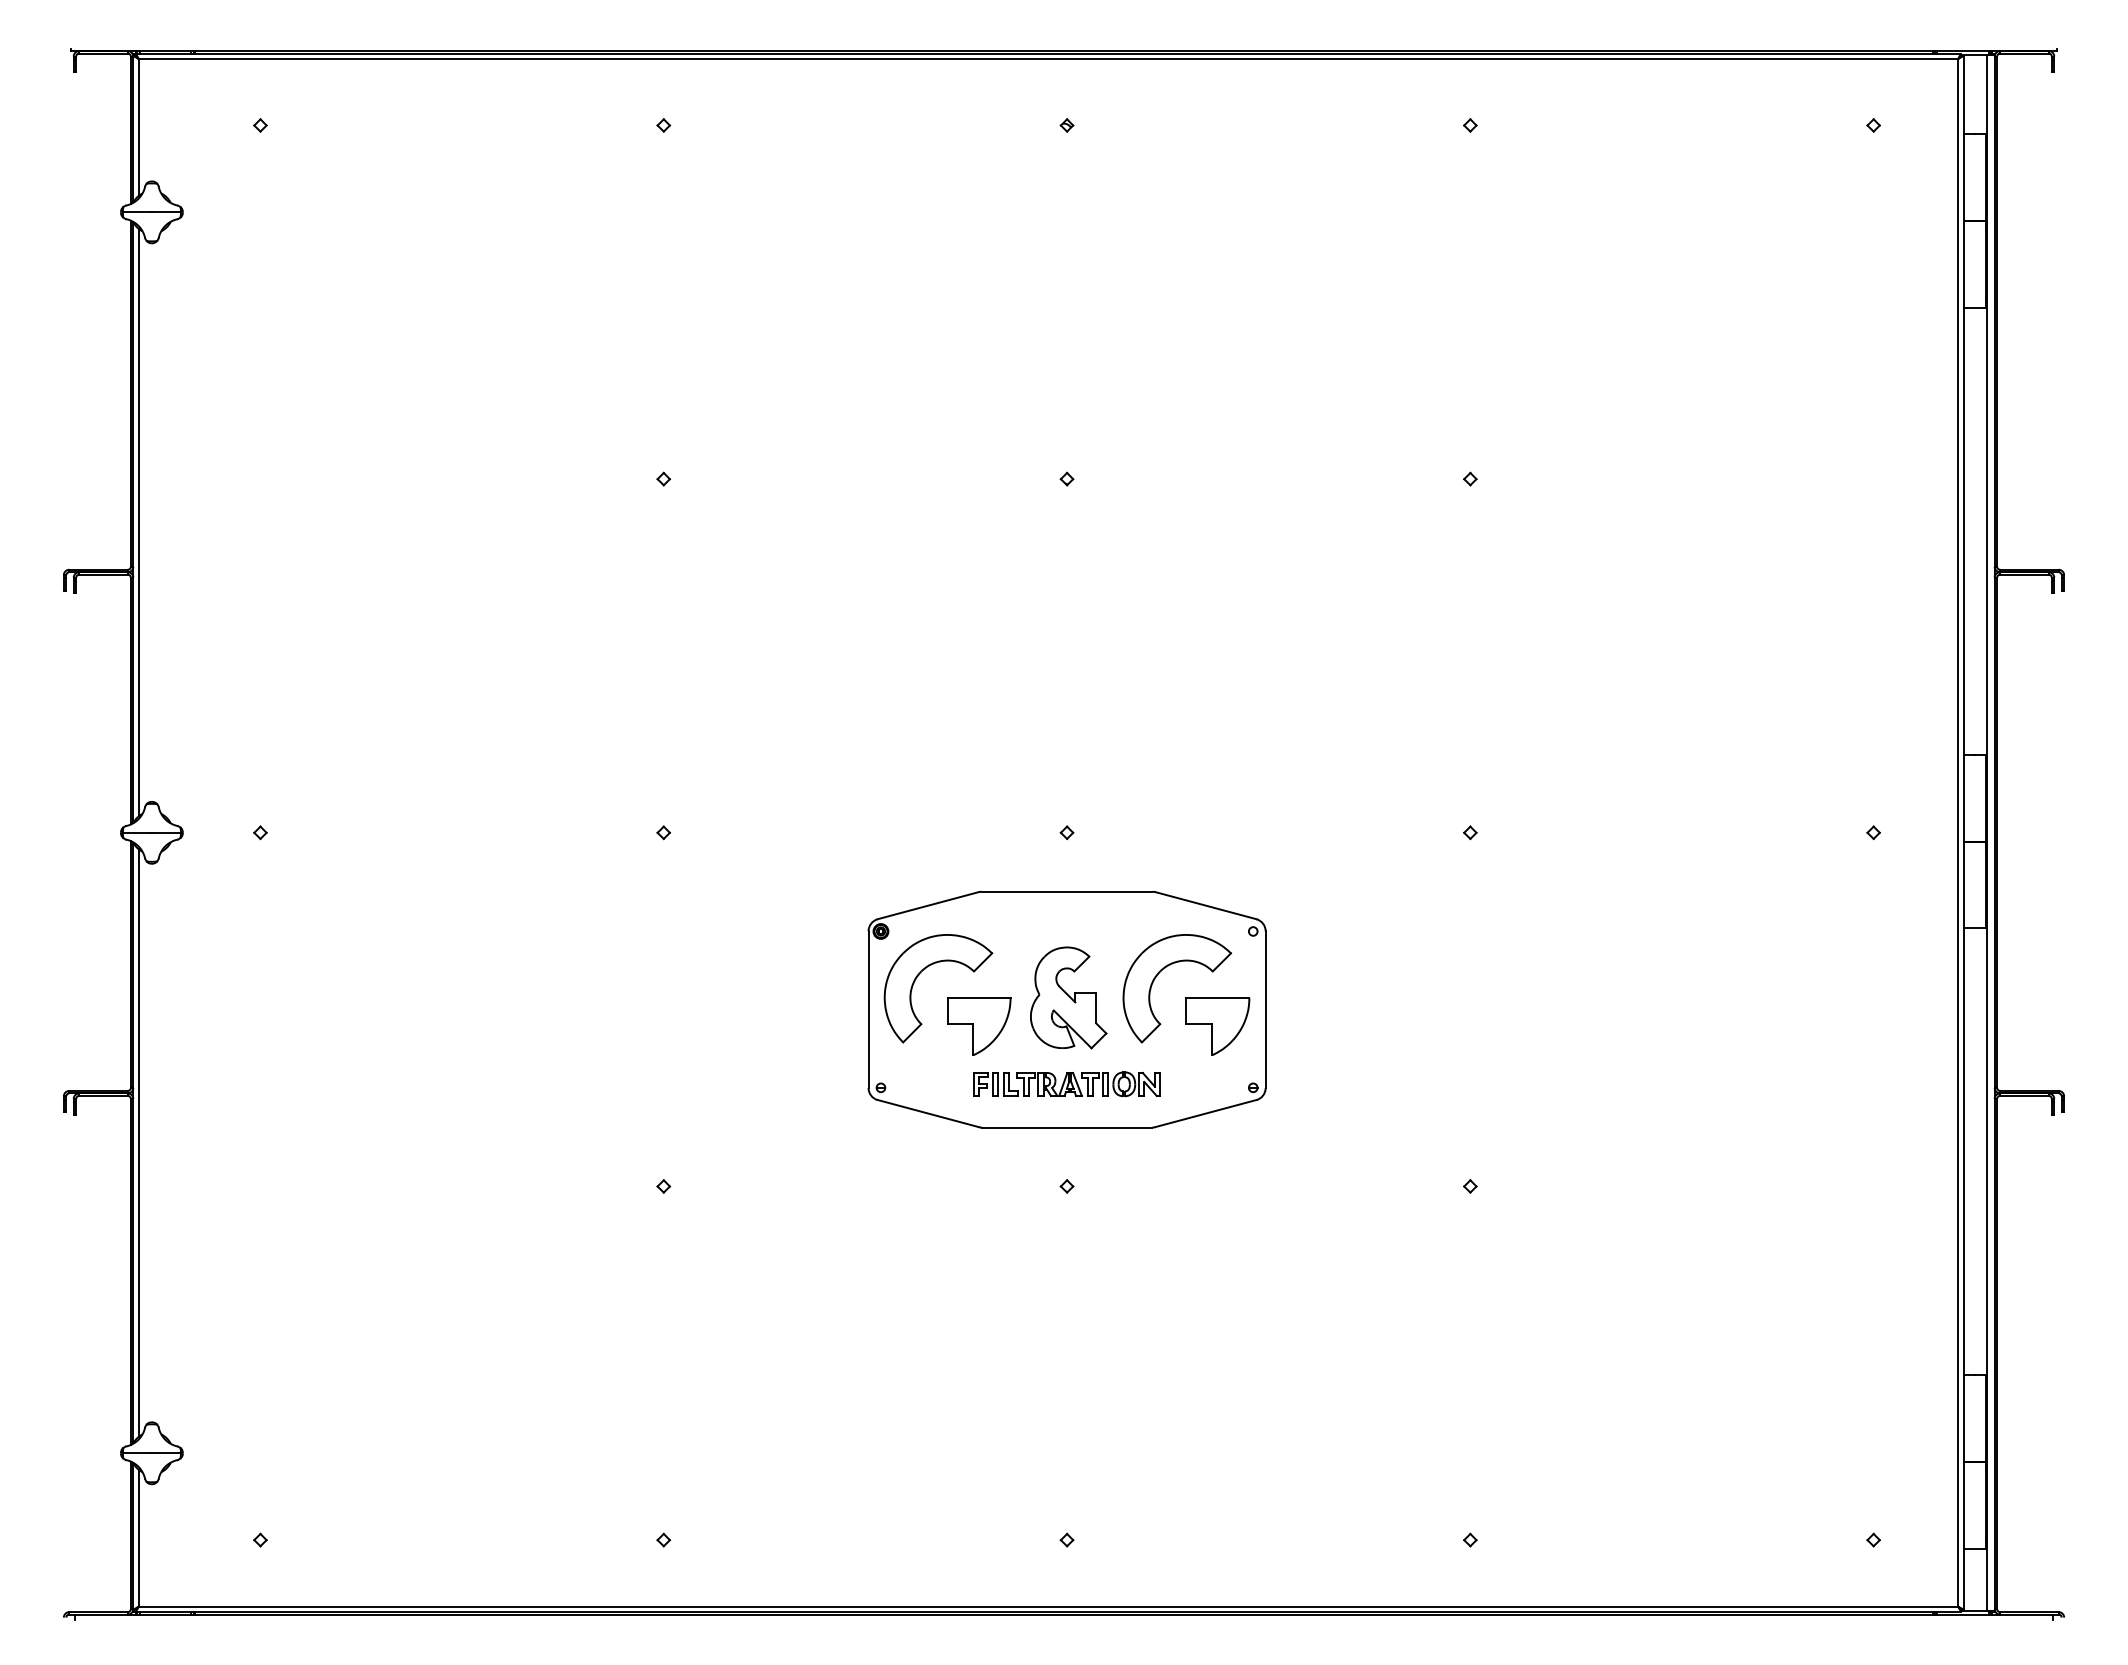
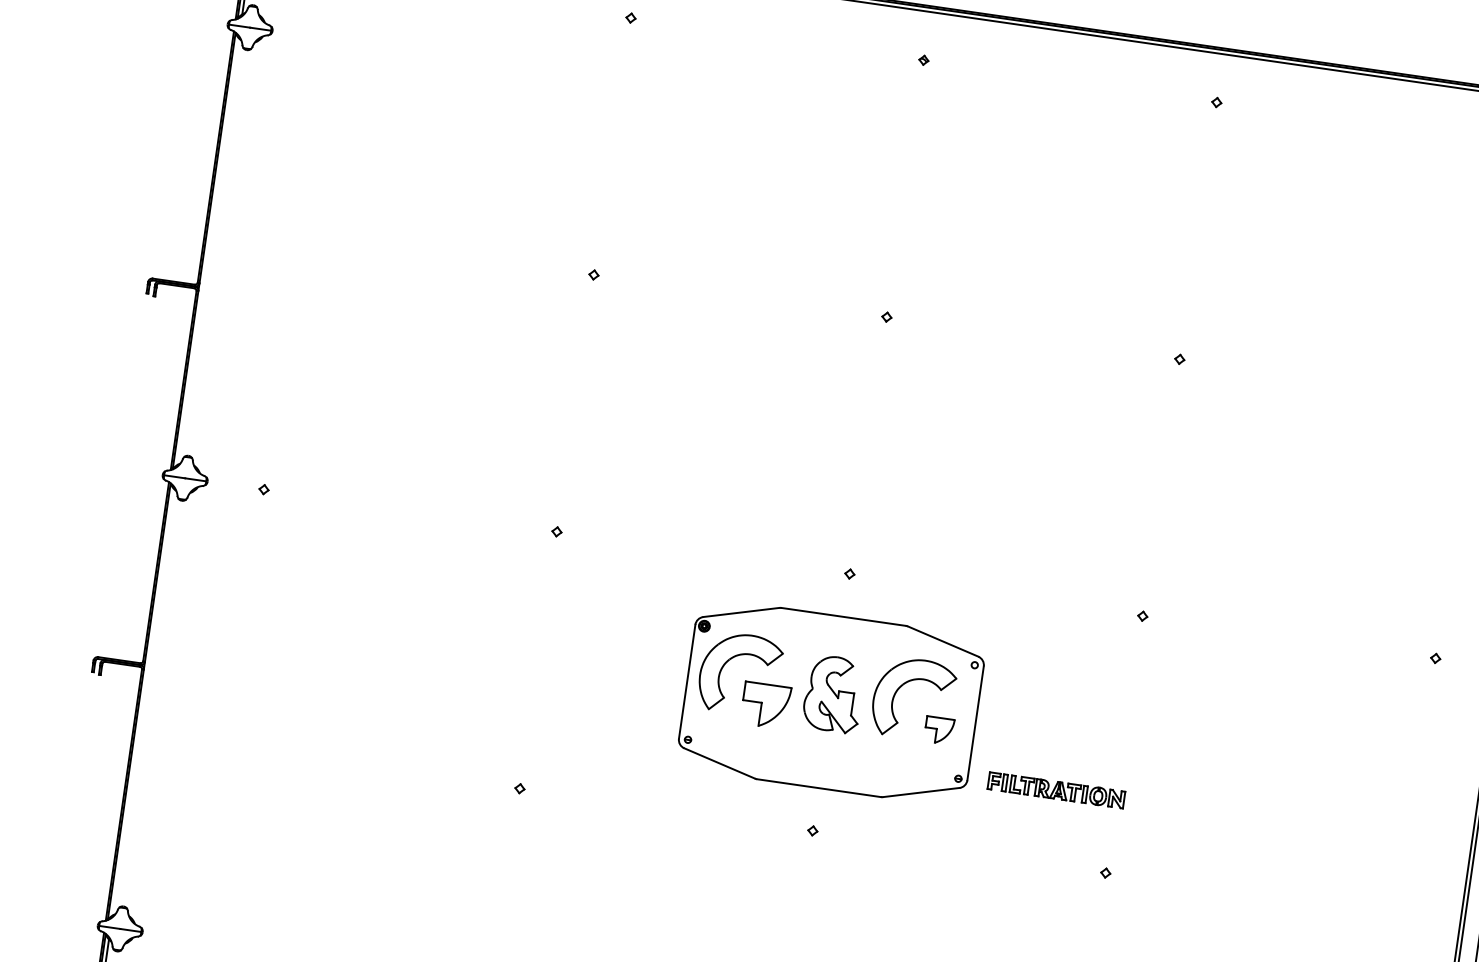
line: (138, 522) -> (207, 251), removed
part: (1217, 1026) -> (938, 730), size x0.6
part: (1066, 1084) -> (1056, 790), moved
line: (138, 1142) -> (143, 701), removed

